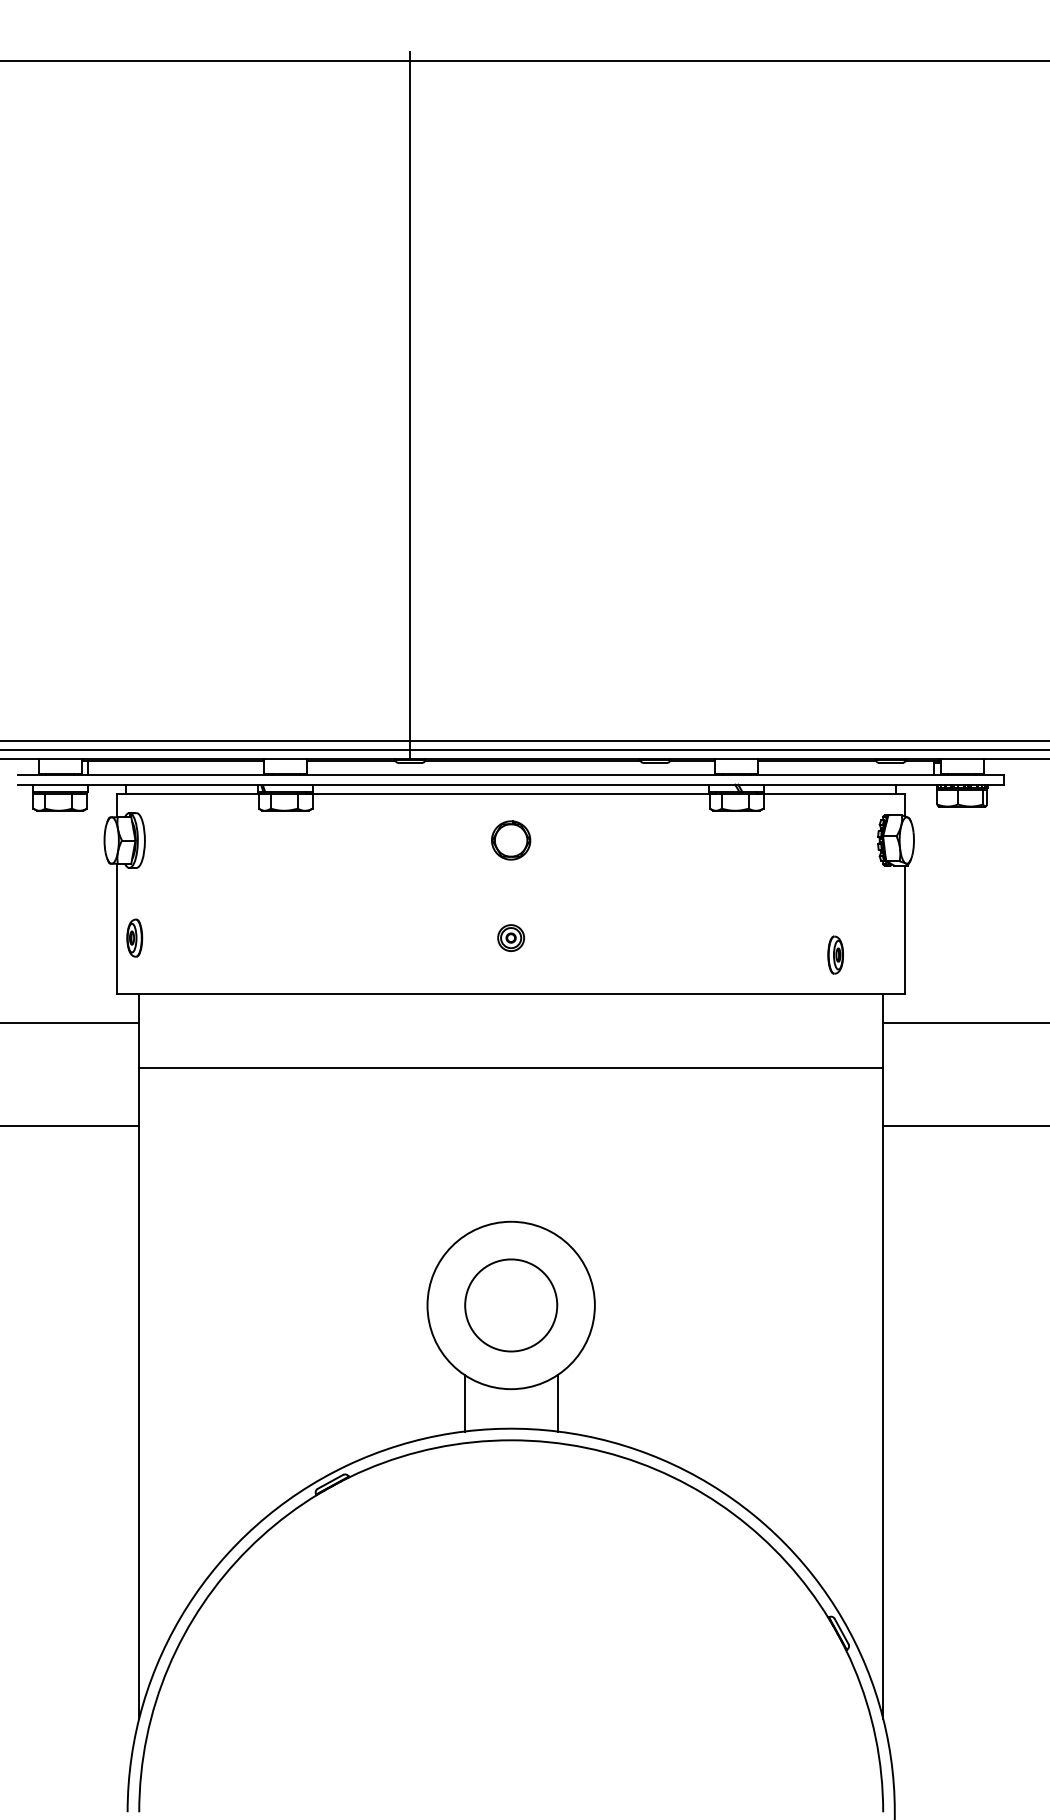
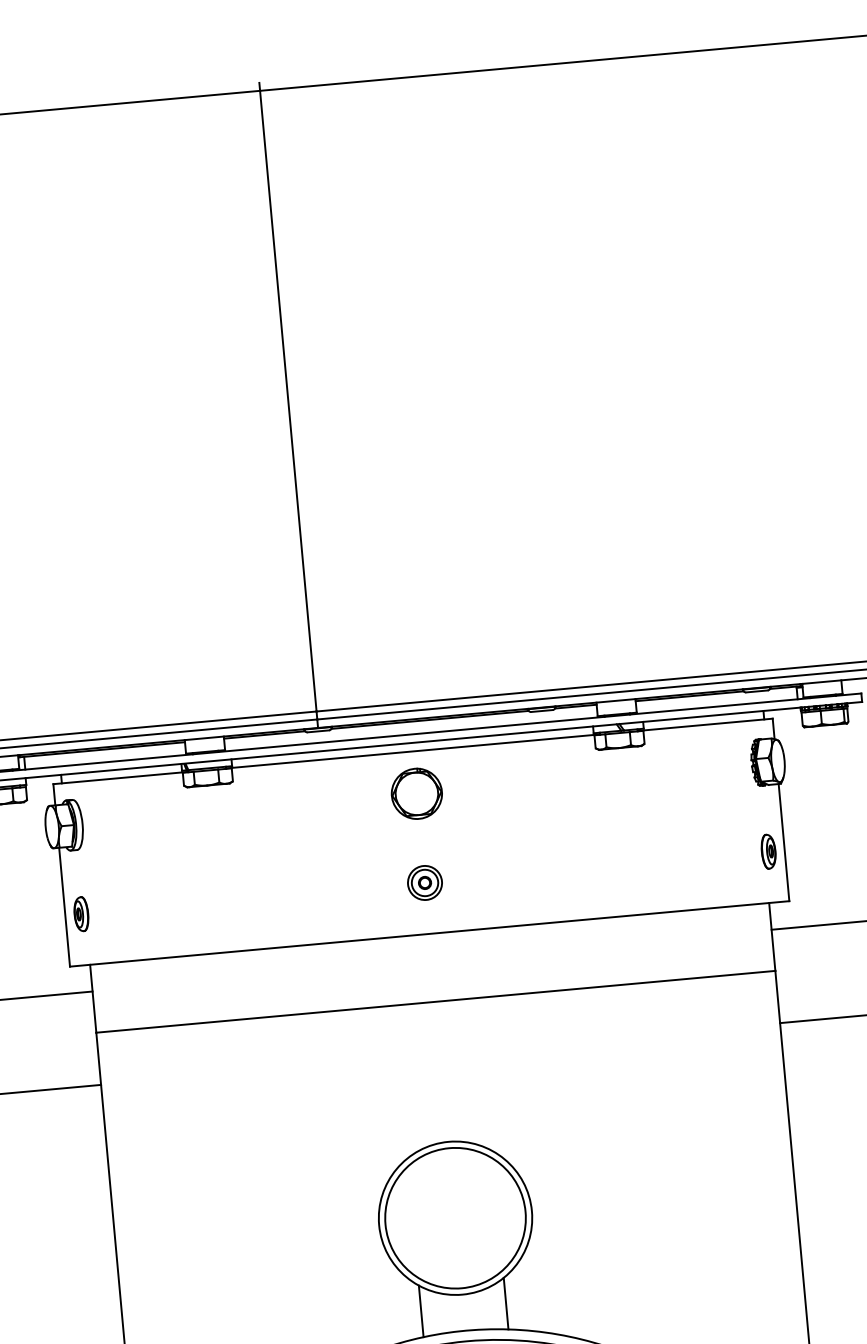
part: (510, 840) -> (416, 793), size x1.43
part: (510, 937) -> (424, 882), size x1.43
part: (835, 954) -> (768, 851), moved
circle: (510, 1305) -> (454, 1218), size x1.67

